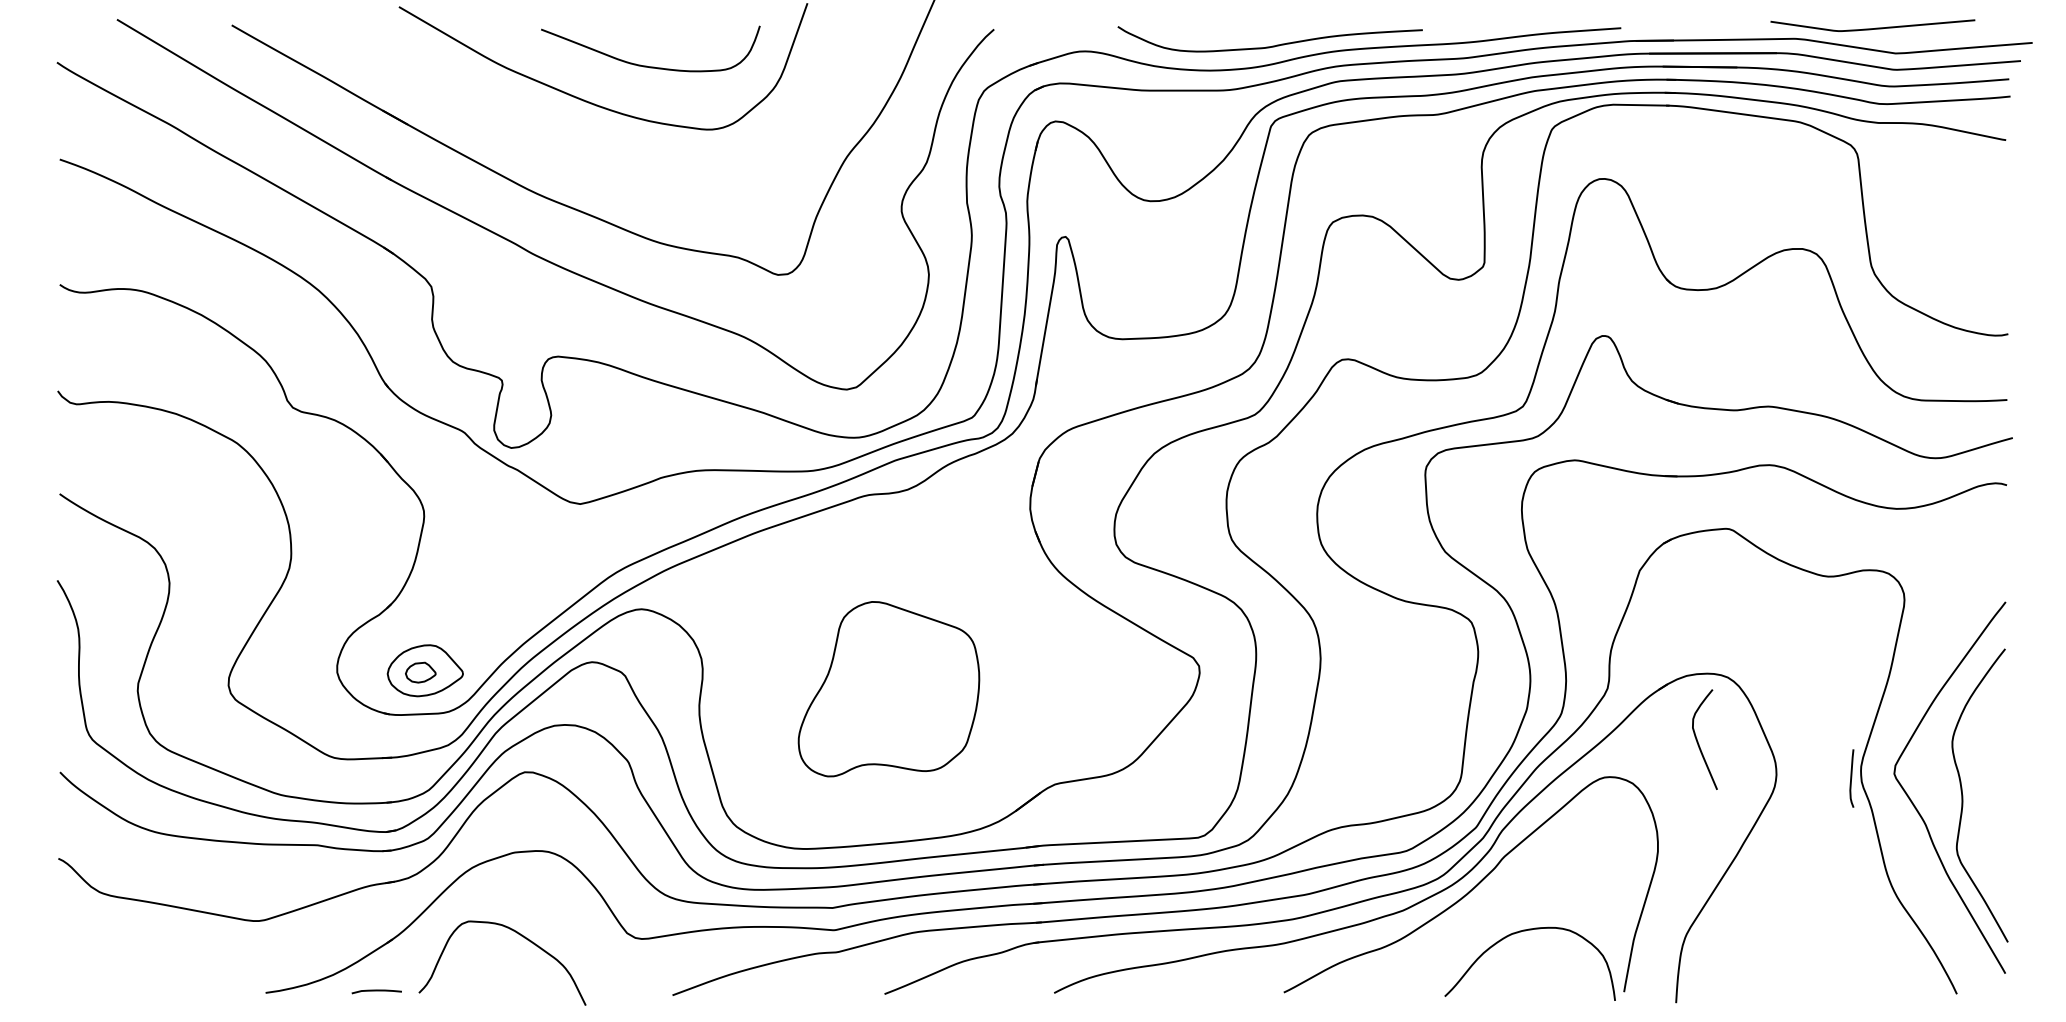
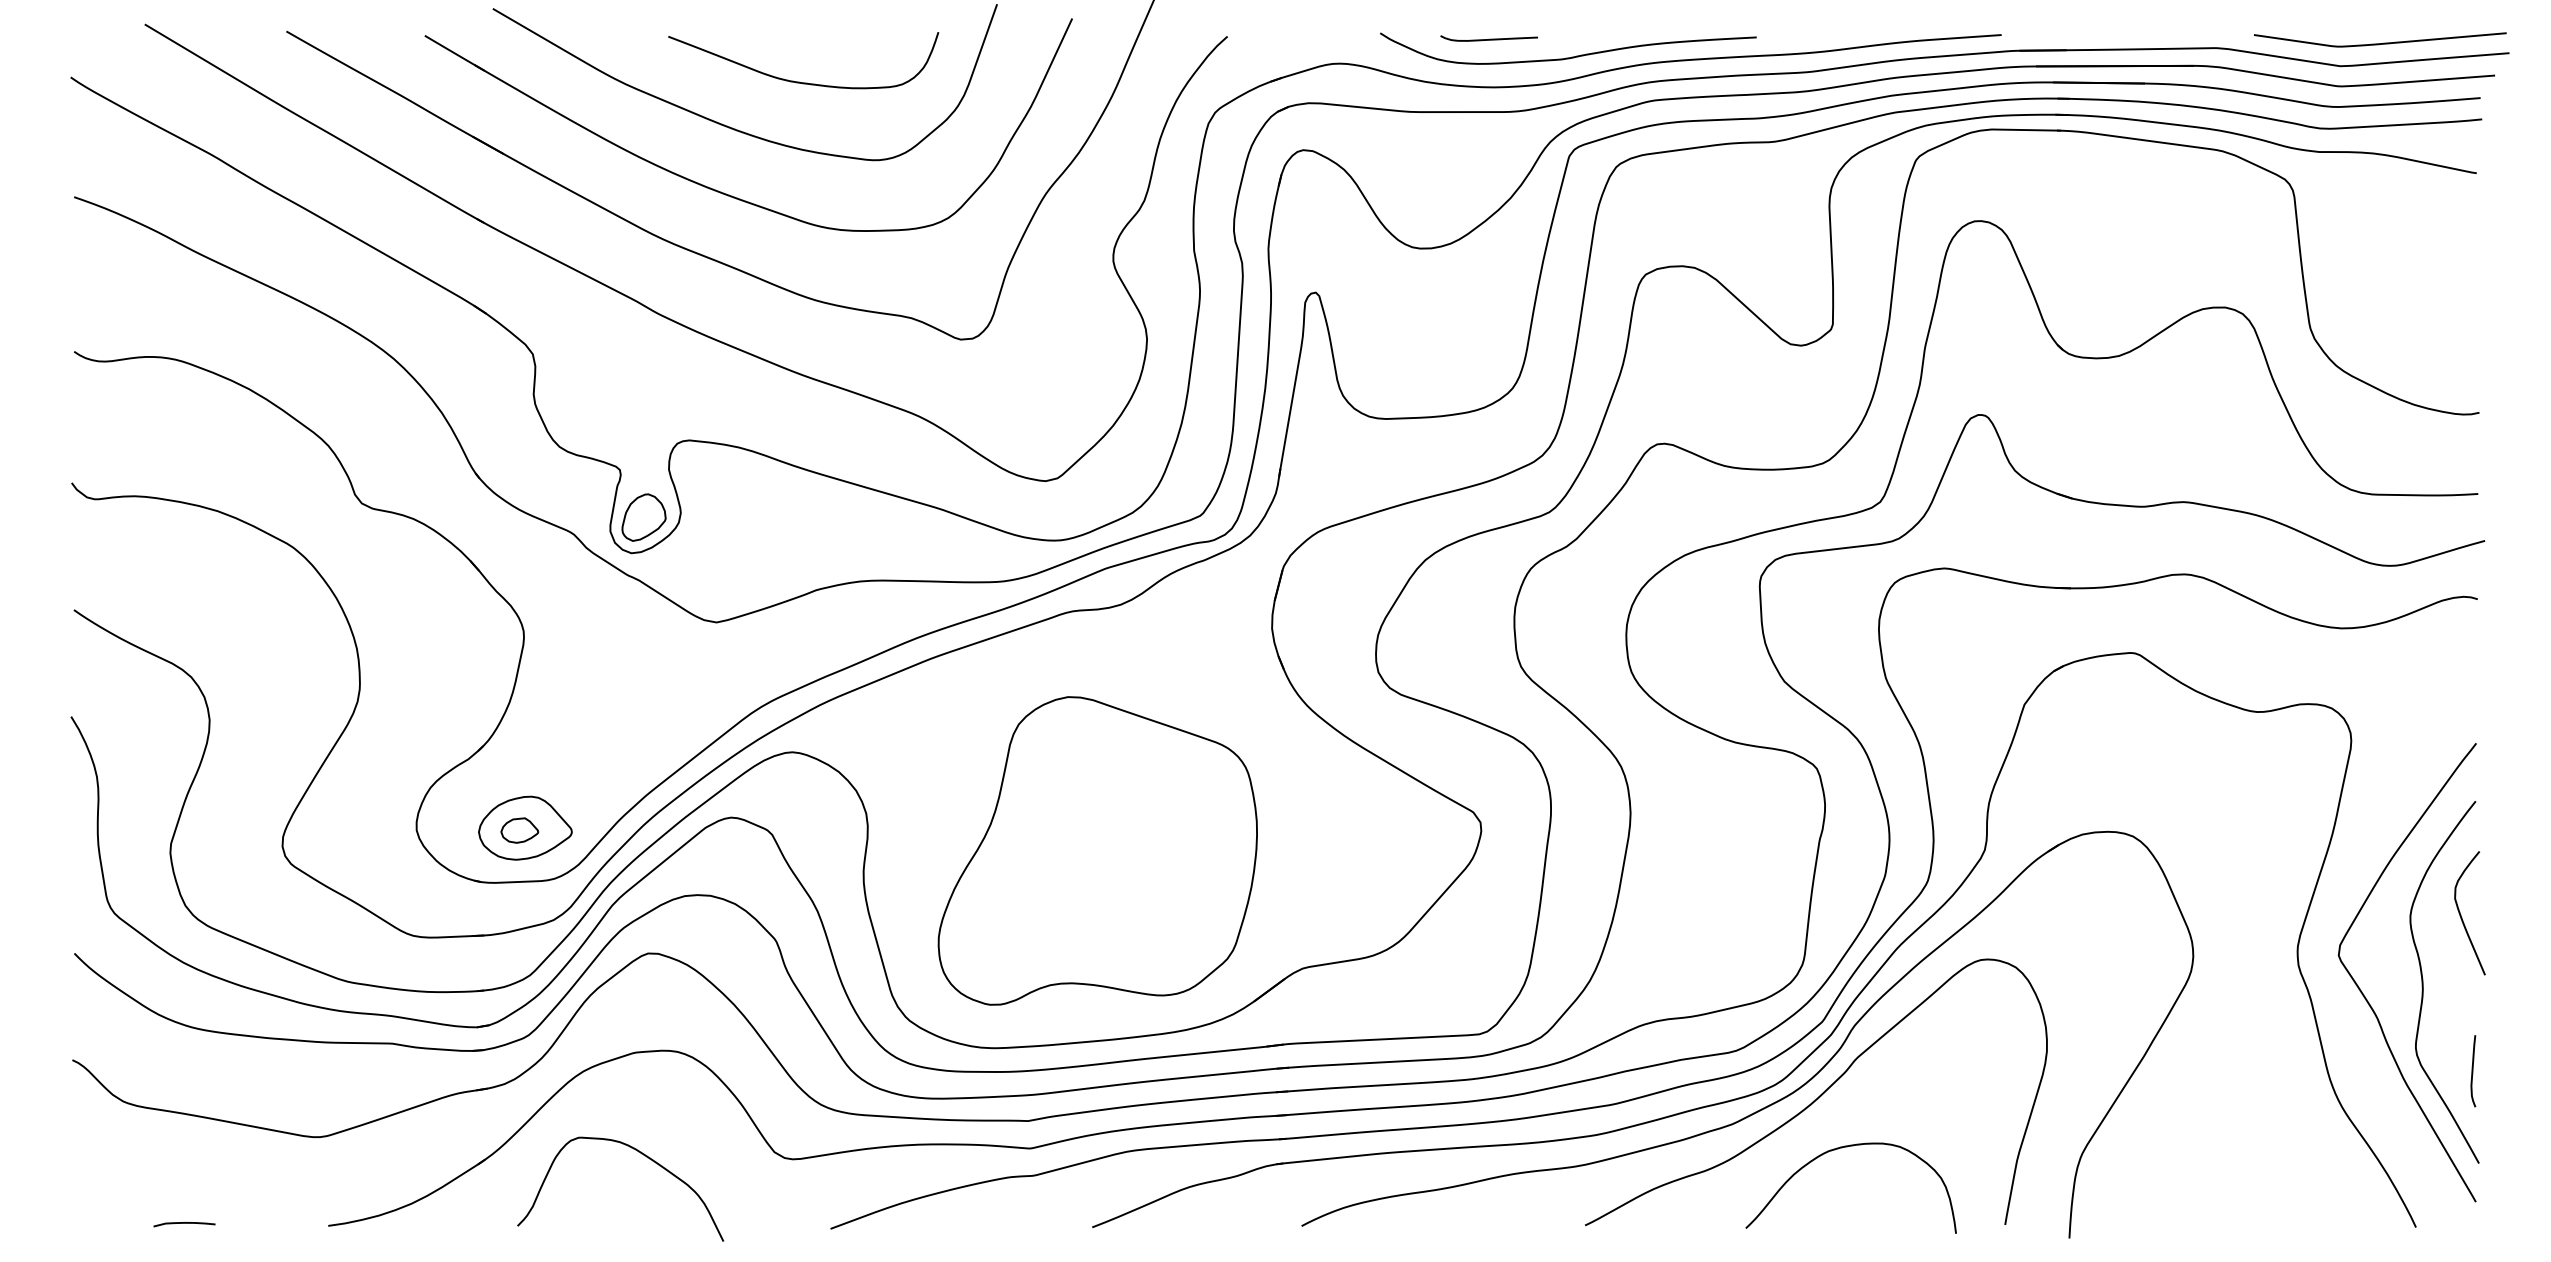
curve: (1872, 28) -> (2379, 43), moved
curve: (1206, 31) -> (1489, 38), added
part: (584, 154) -> (721, 191), added
part: (521, 419) -> (643, 517), added
part: (888, 688) -> (1097, 850), size x1.43
curve: (1698, 740) -> (2461, 914), moved
curve: (1852, 778) -> (2473, 1071), moved
curve: (1523, 931) -> (1842, 1148), moved
curve: (376, 990) -> (184, 1223), moved

